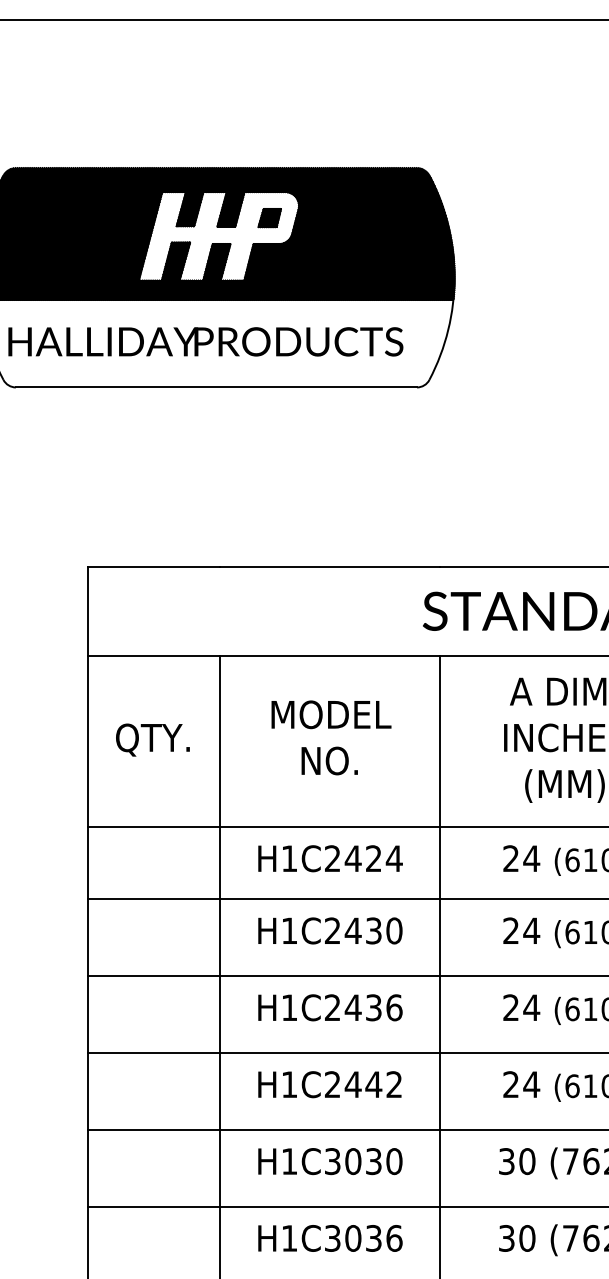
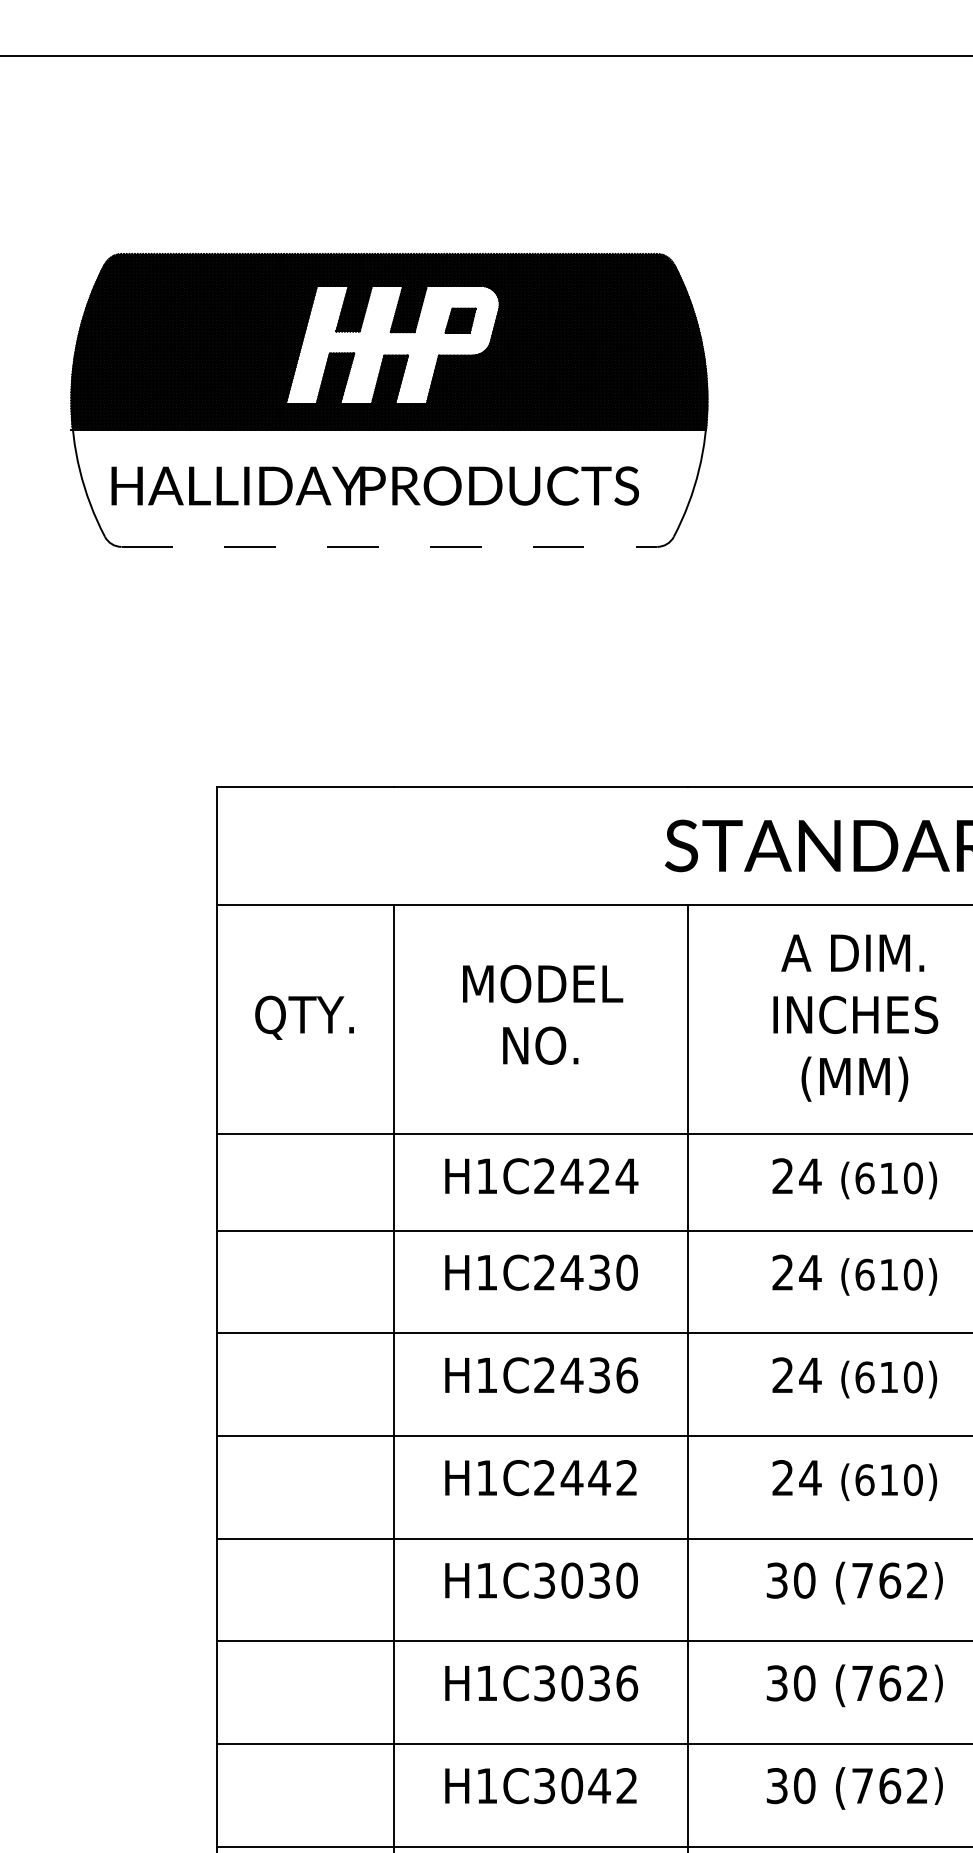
line: (216, 387) -> (389, 546), solid -> dashed

